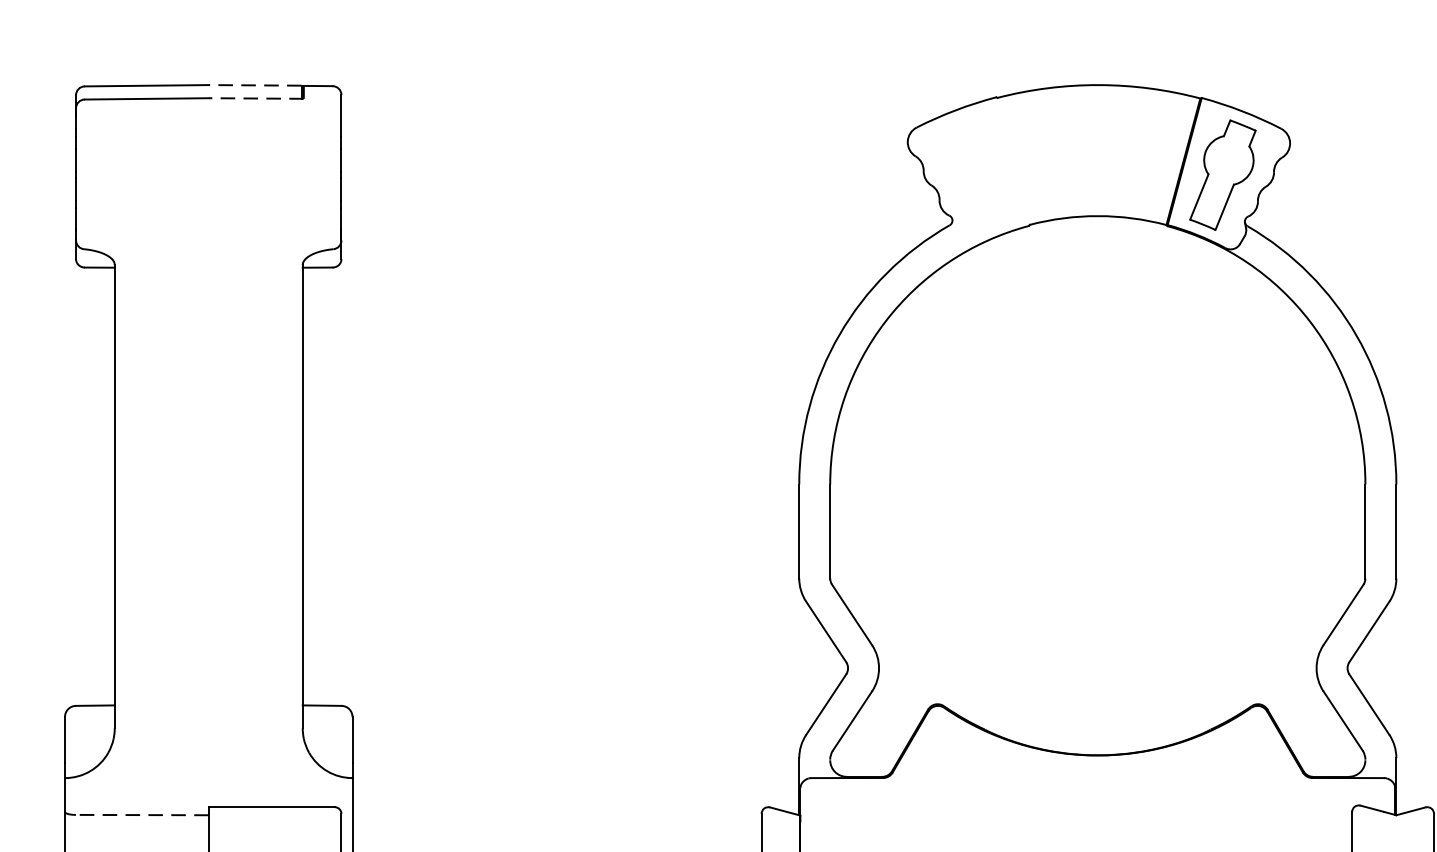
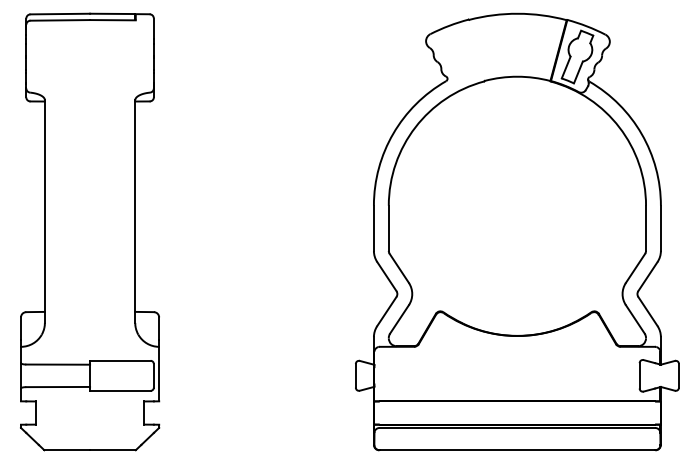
line: (253, 84) -> (111, 13), dashed -> solid
line: (255, 99) -> (112, 20), dashed -> solid
line: (143, 814) -> (58, 364), dashed -> solid

